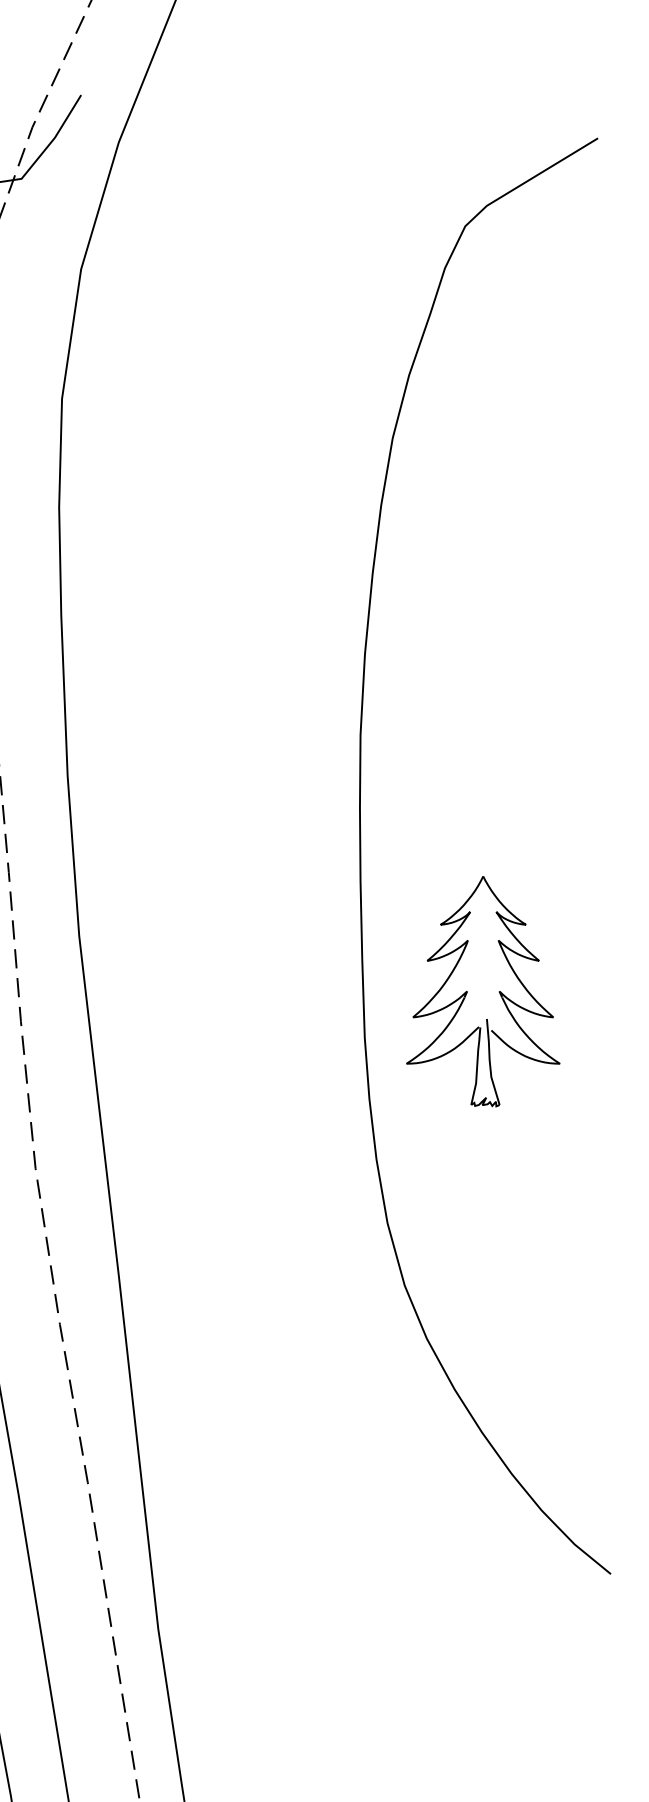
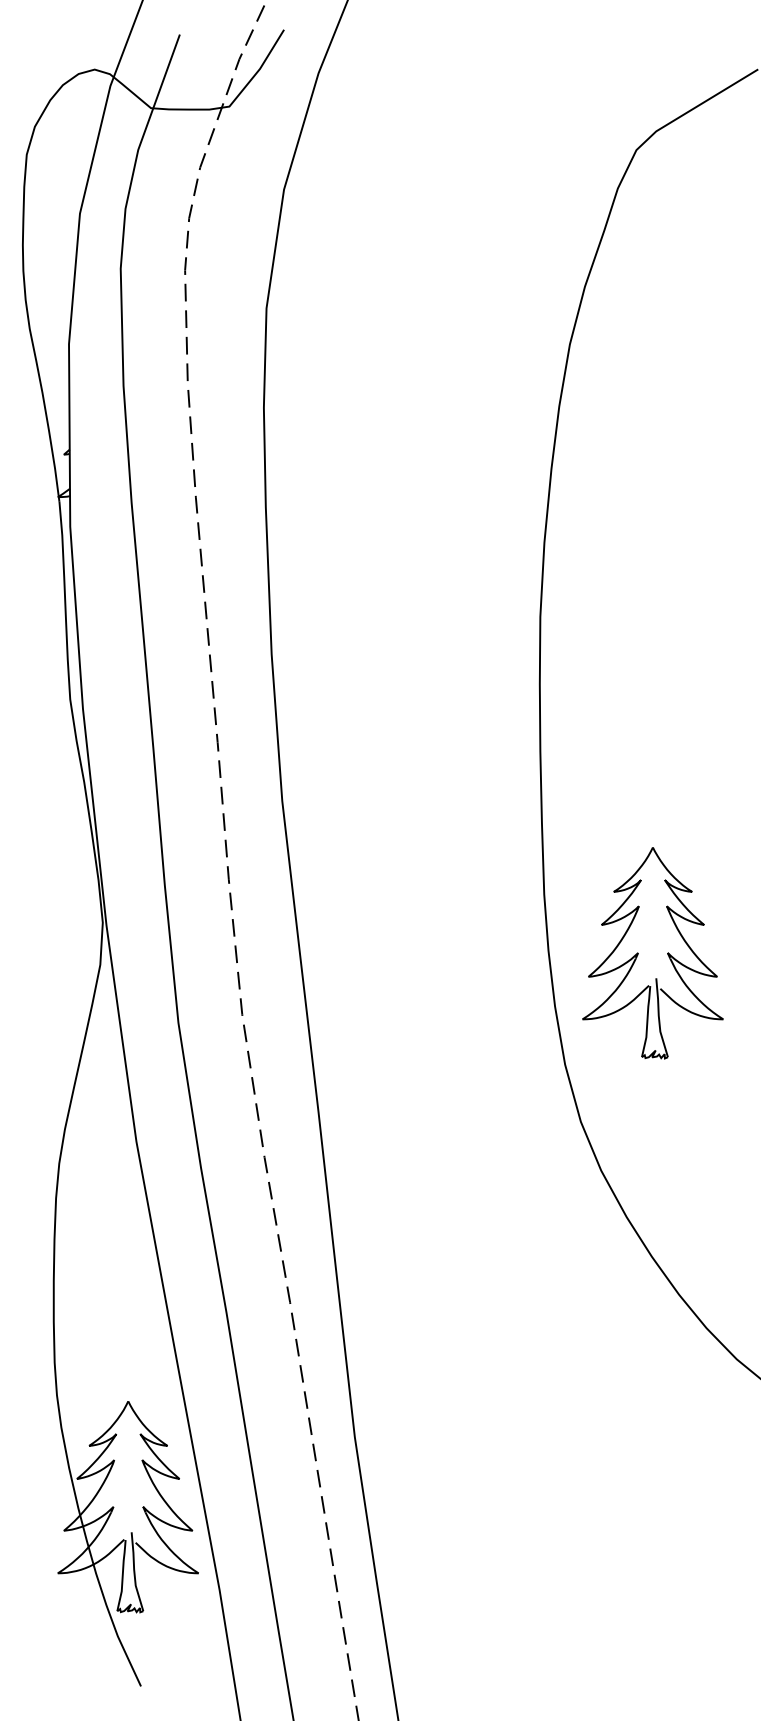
part: (467, 991) -> (638, 953), moved

